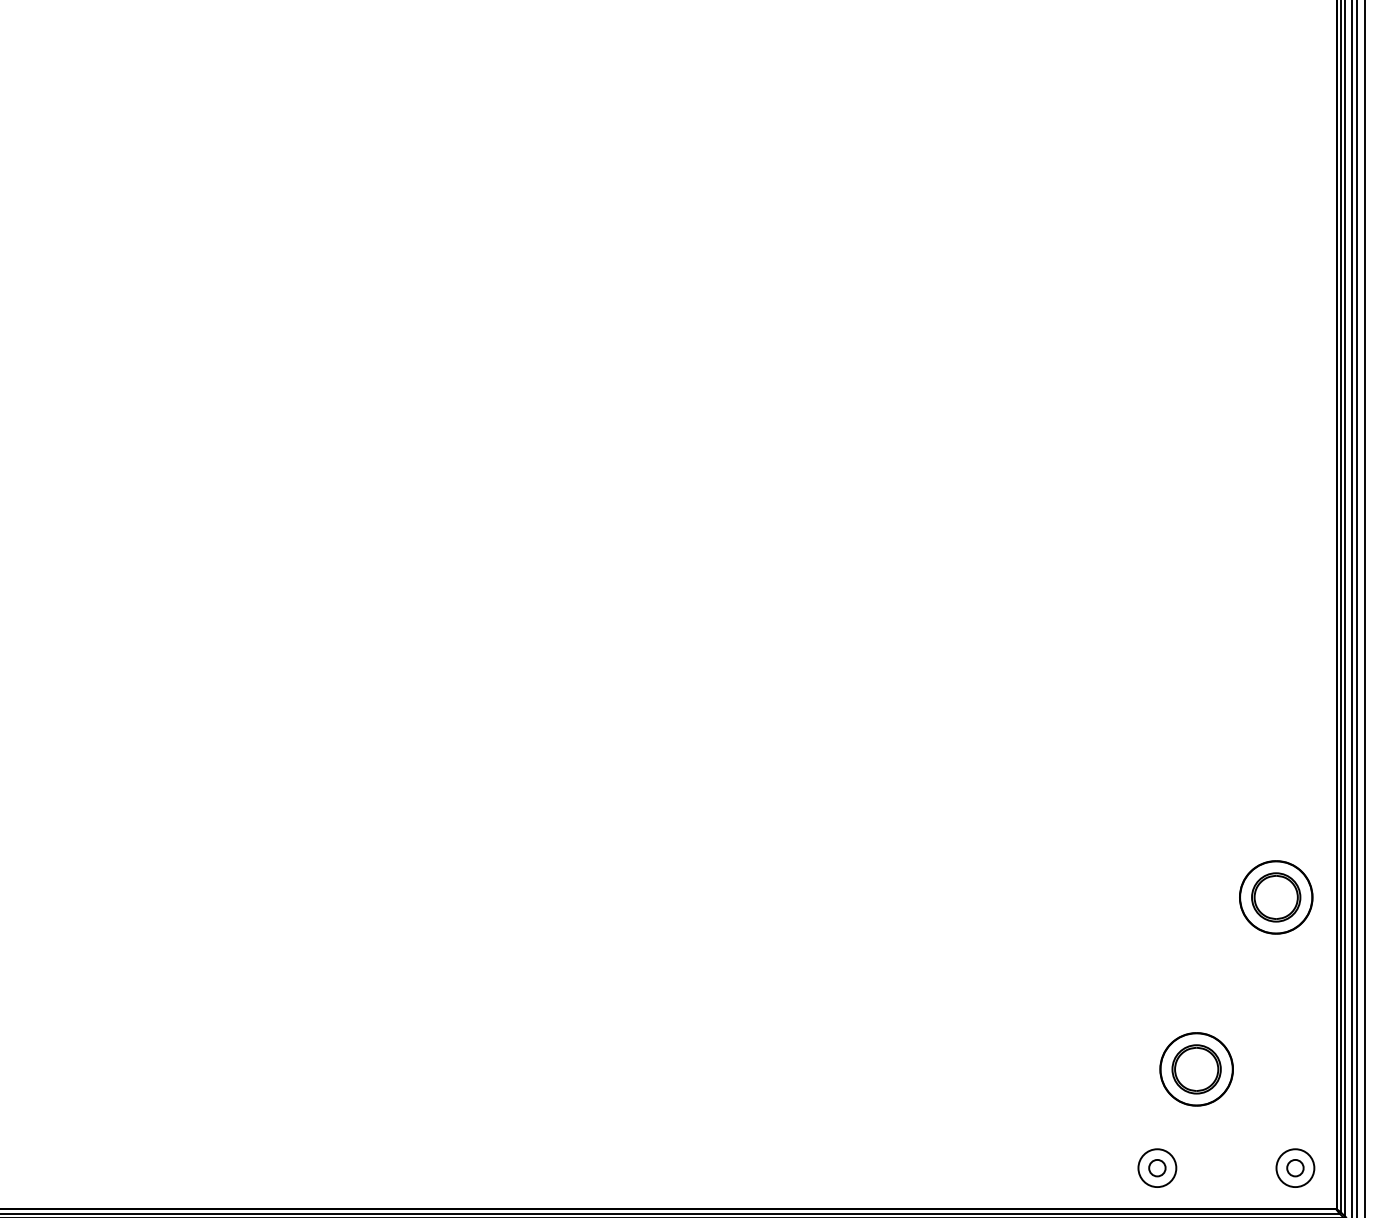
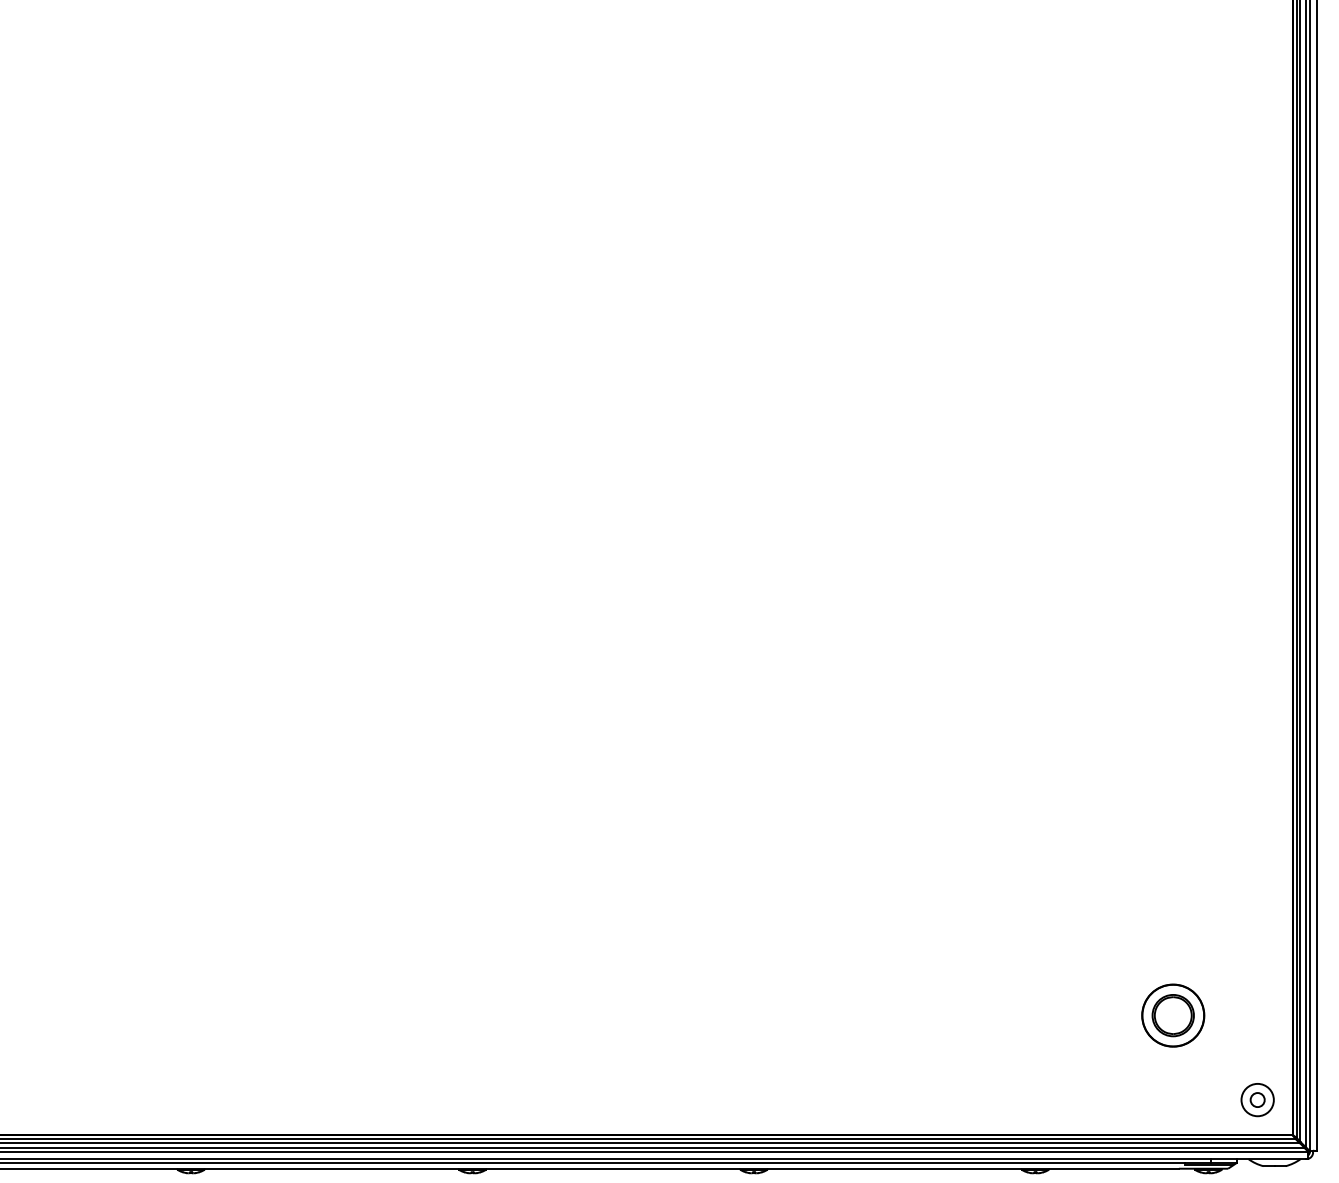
part: (1276, 897) -> (1241, 868), removed
part: (1157, 1168) -> (1139, 1100), removed

